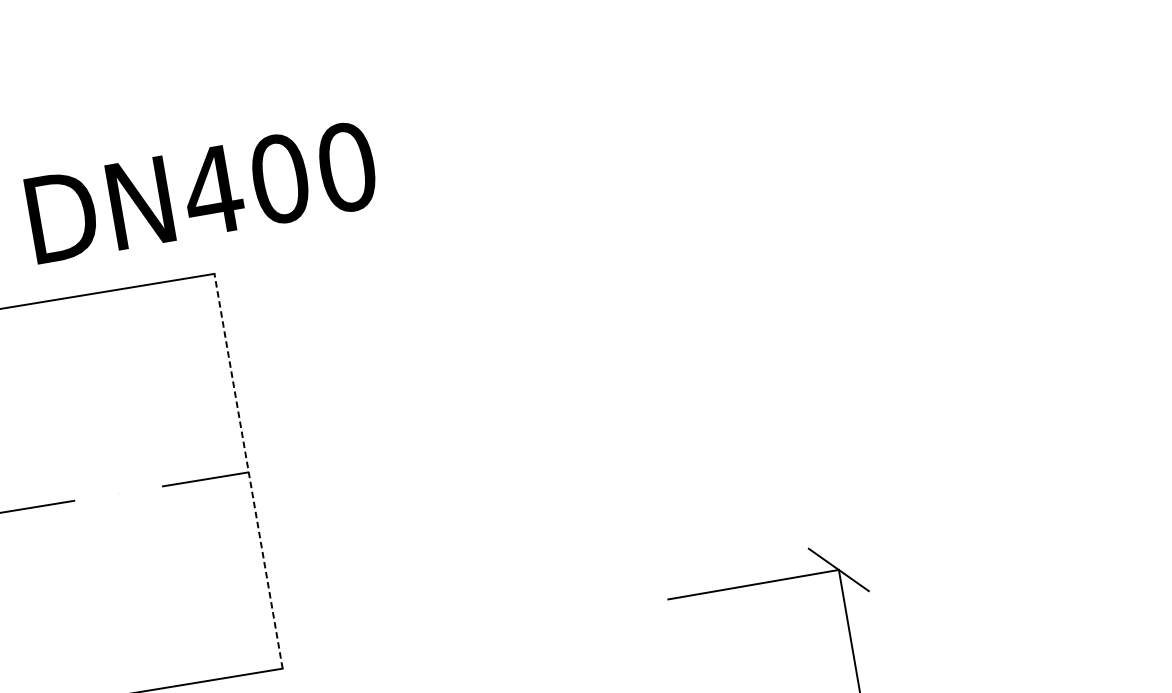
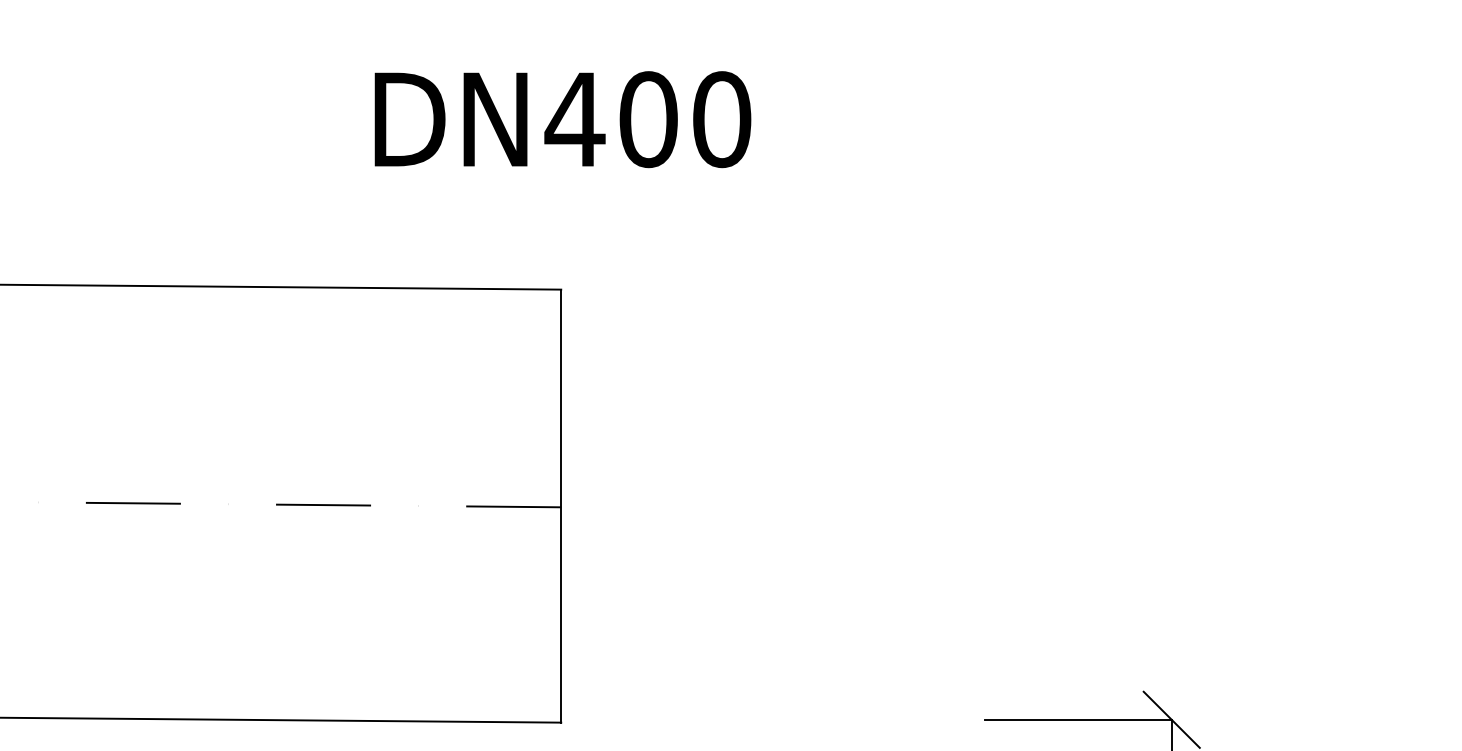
text: (201, 192) -> (562, 119), moved
line: (248, 471) -> (561, 506), dashed -> solid

